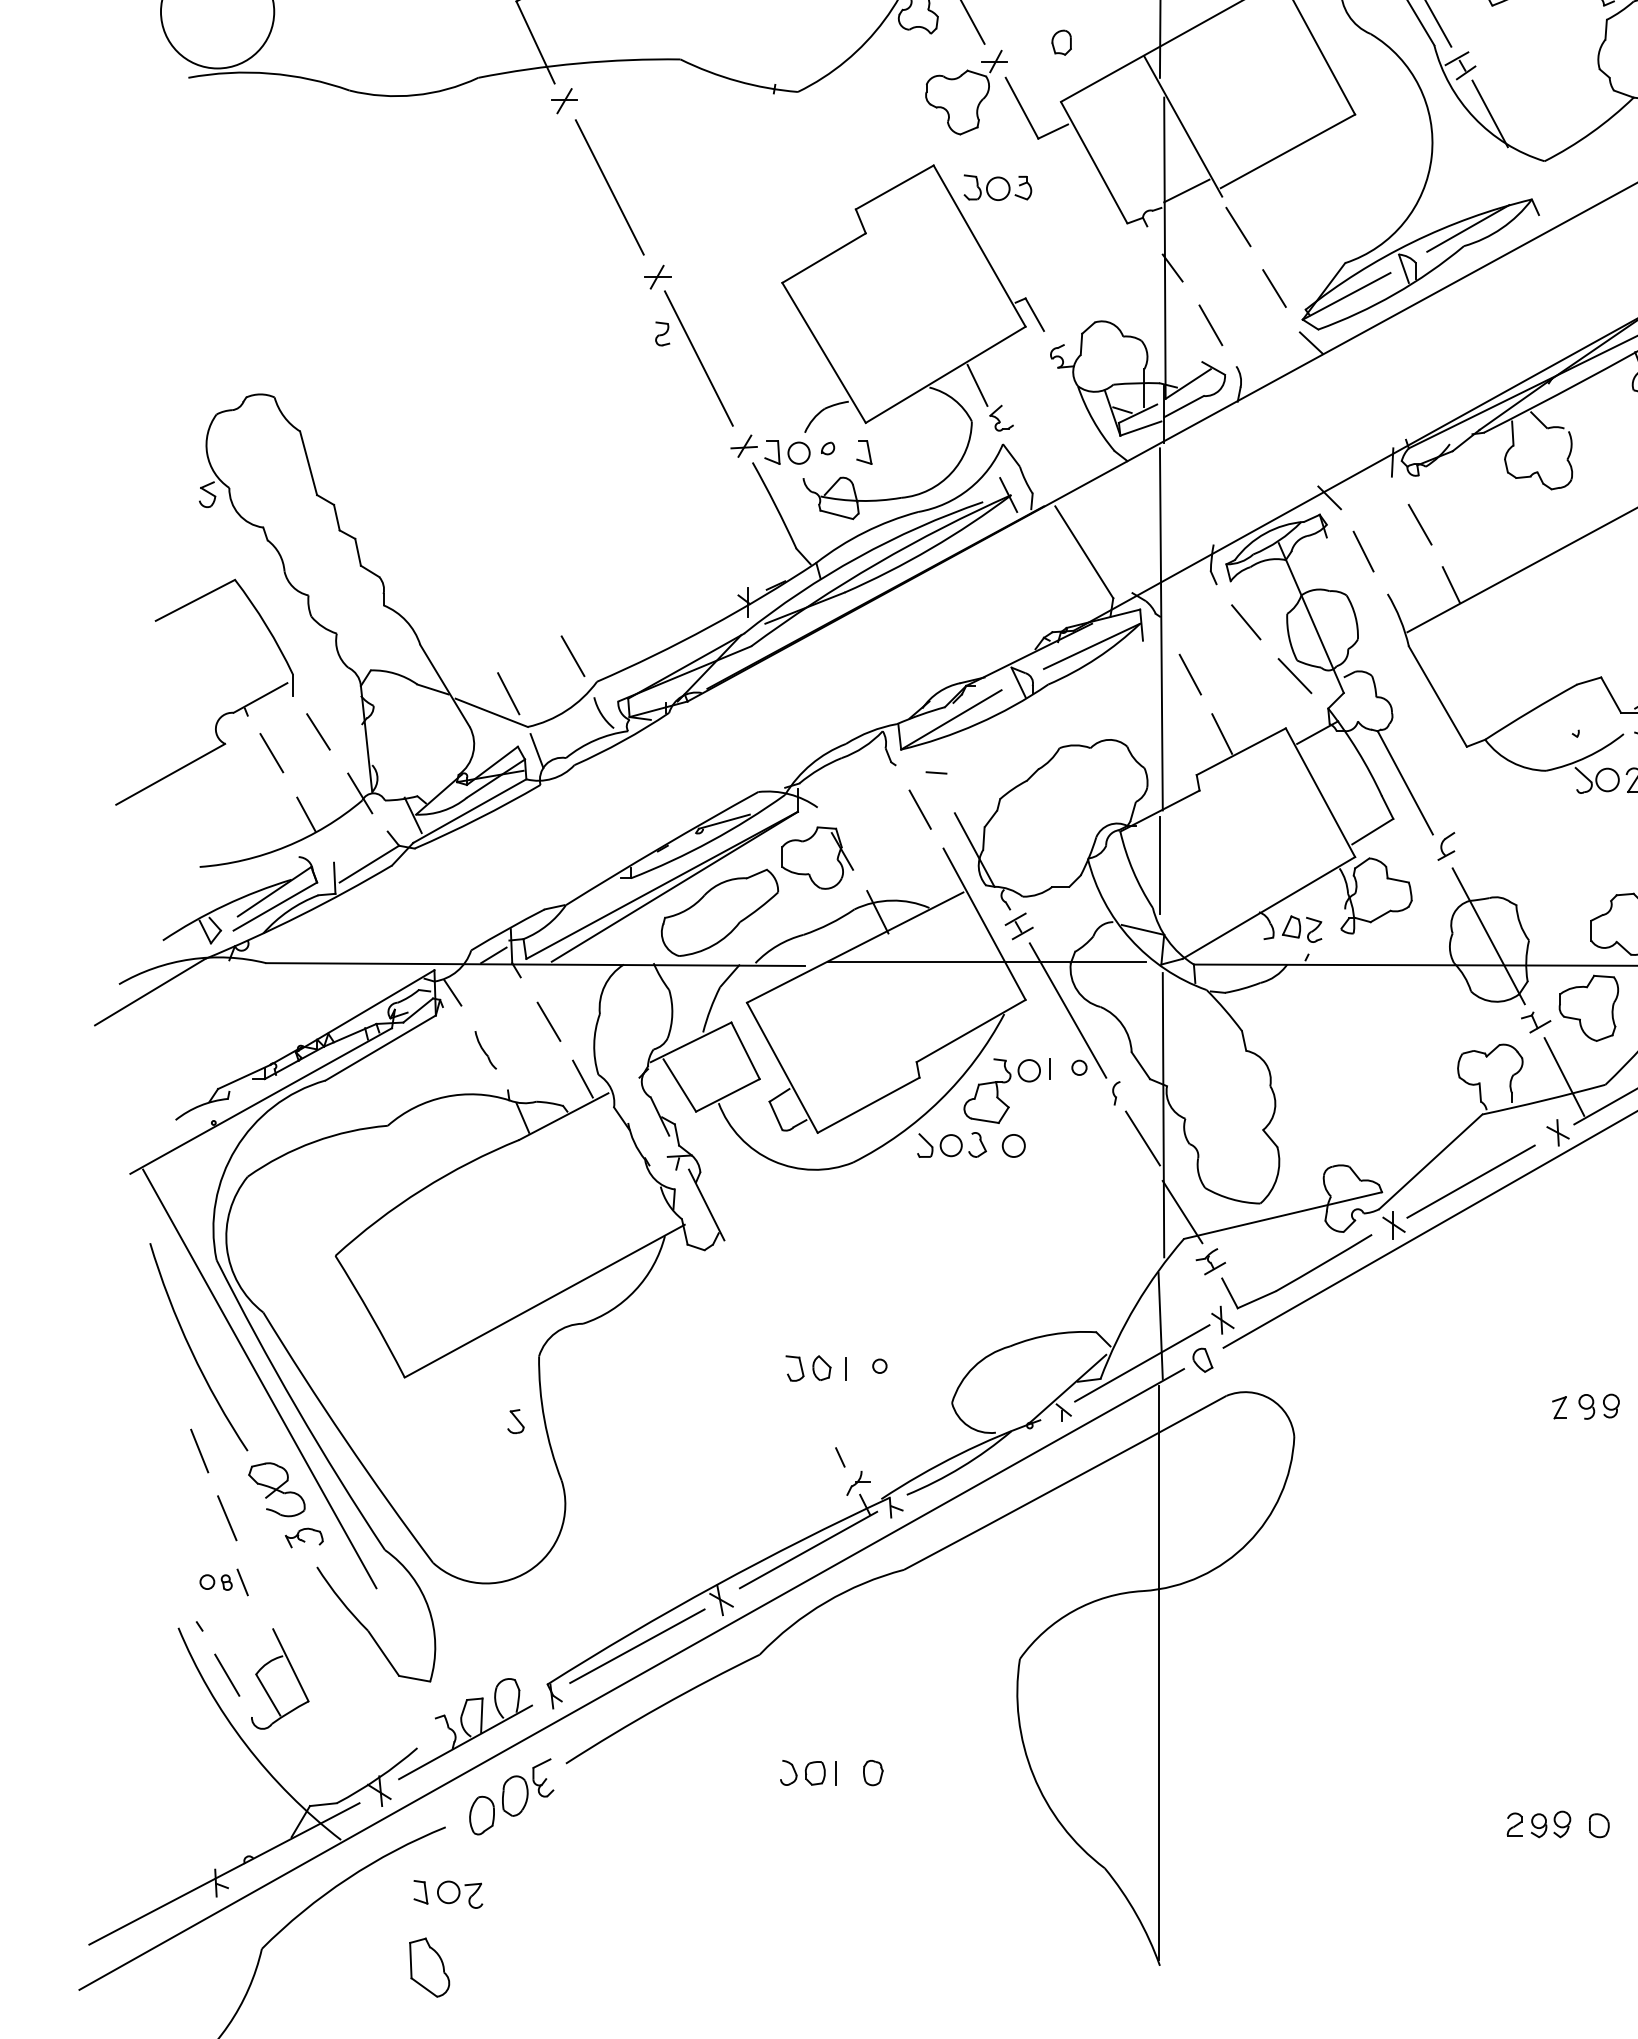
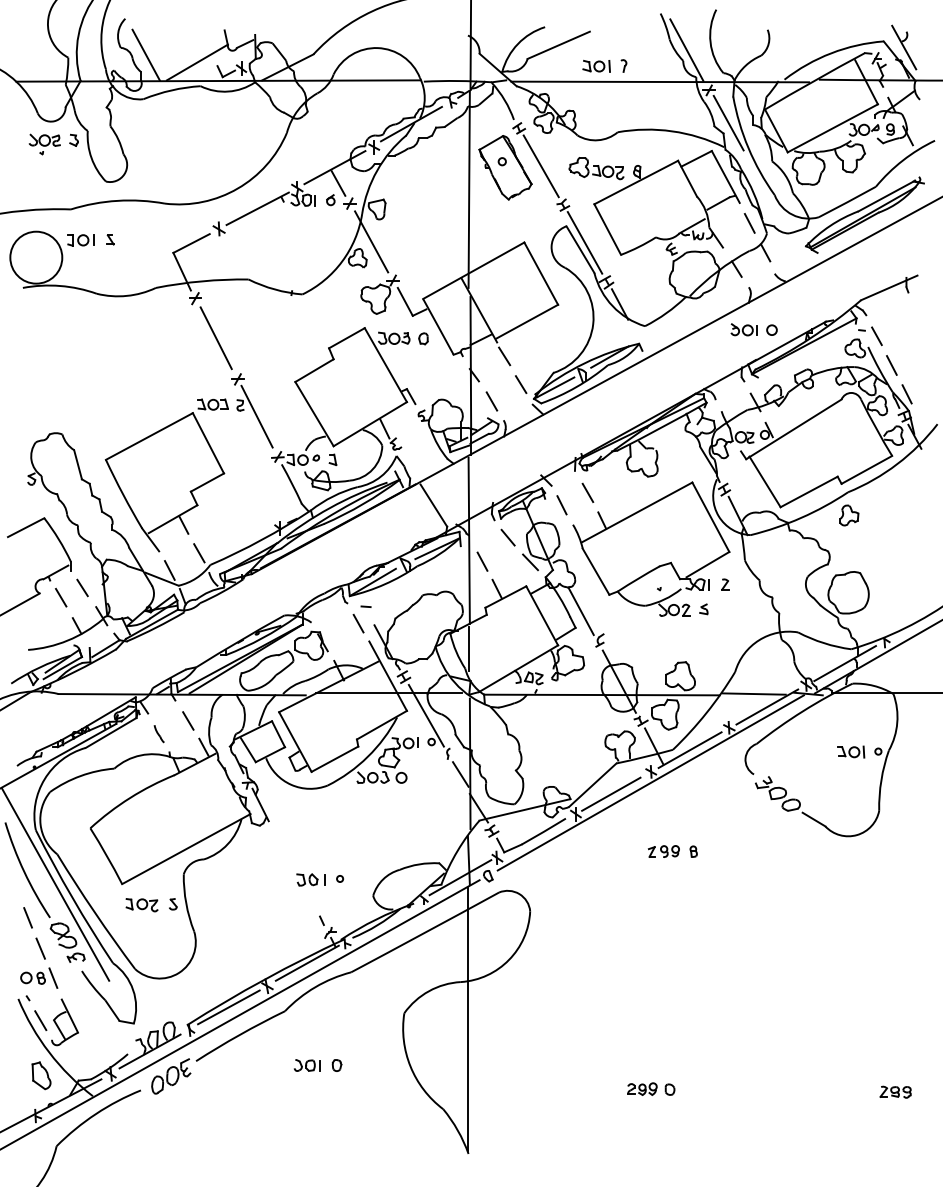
part: (1061, 41) -> (423, 338), moved
part: (501, 486) -> (166, 475), added
part: (1584, 1406) -> (663, 851), moved
part: (224, 1581) -> (39, 977), size x1.67
part: (446, 1895) -> (141, 905), moved
part: (429, 1966) -> (41, 1075), moved

